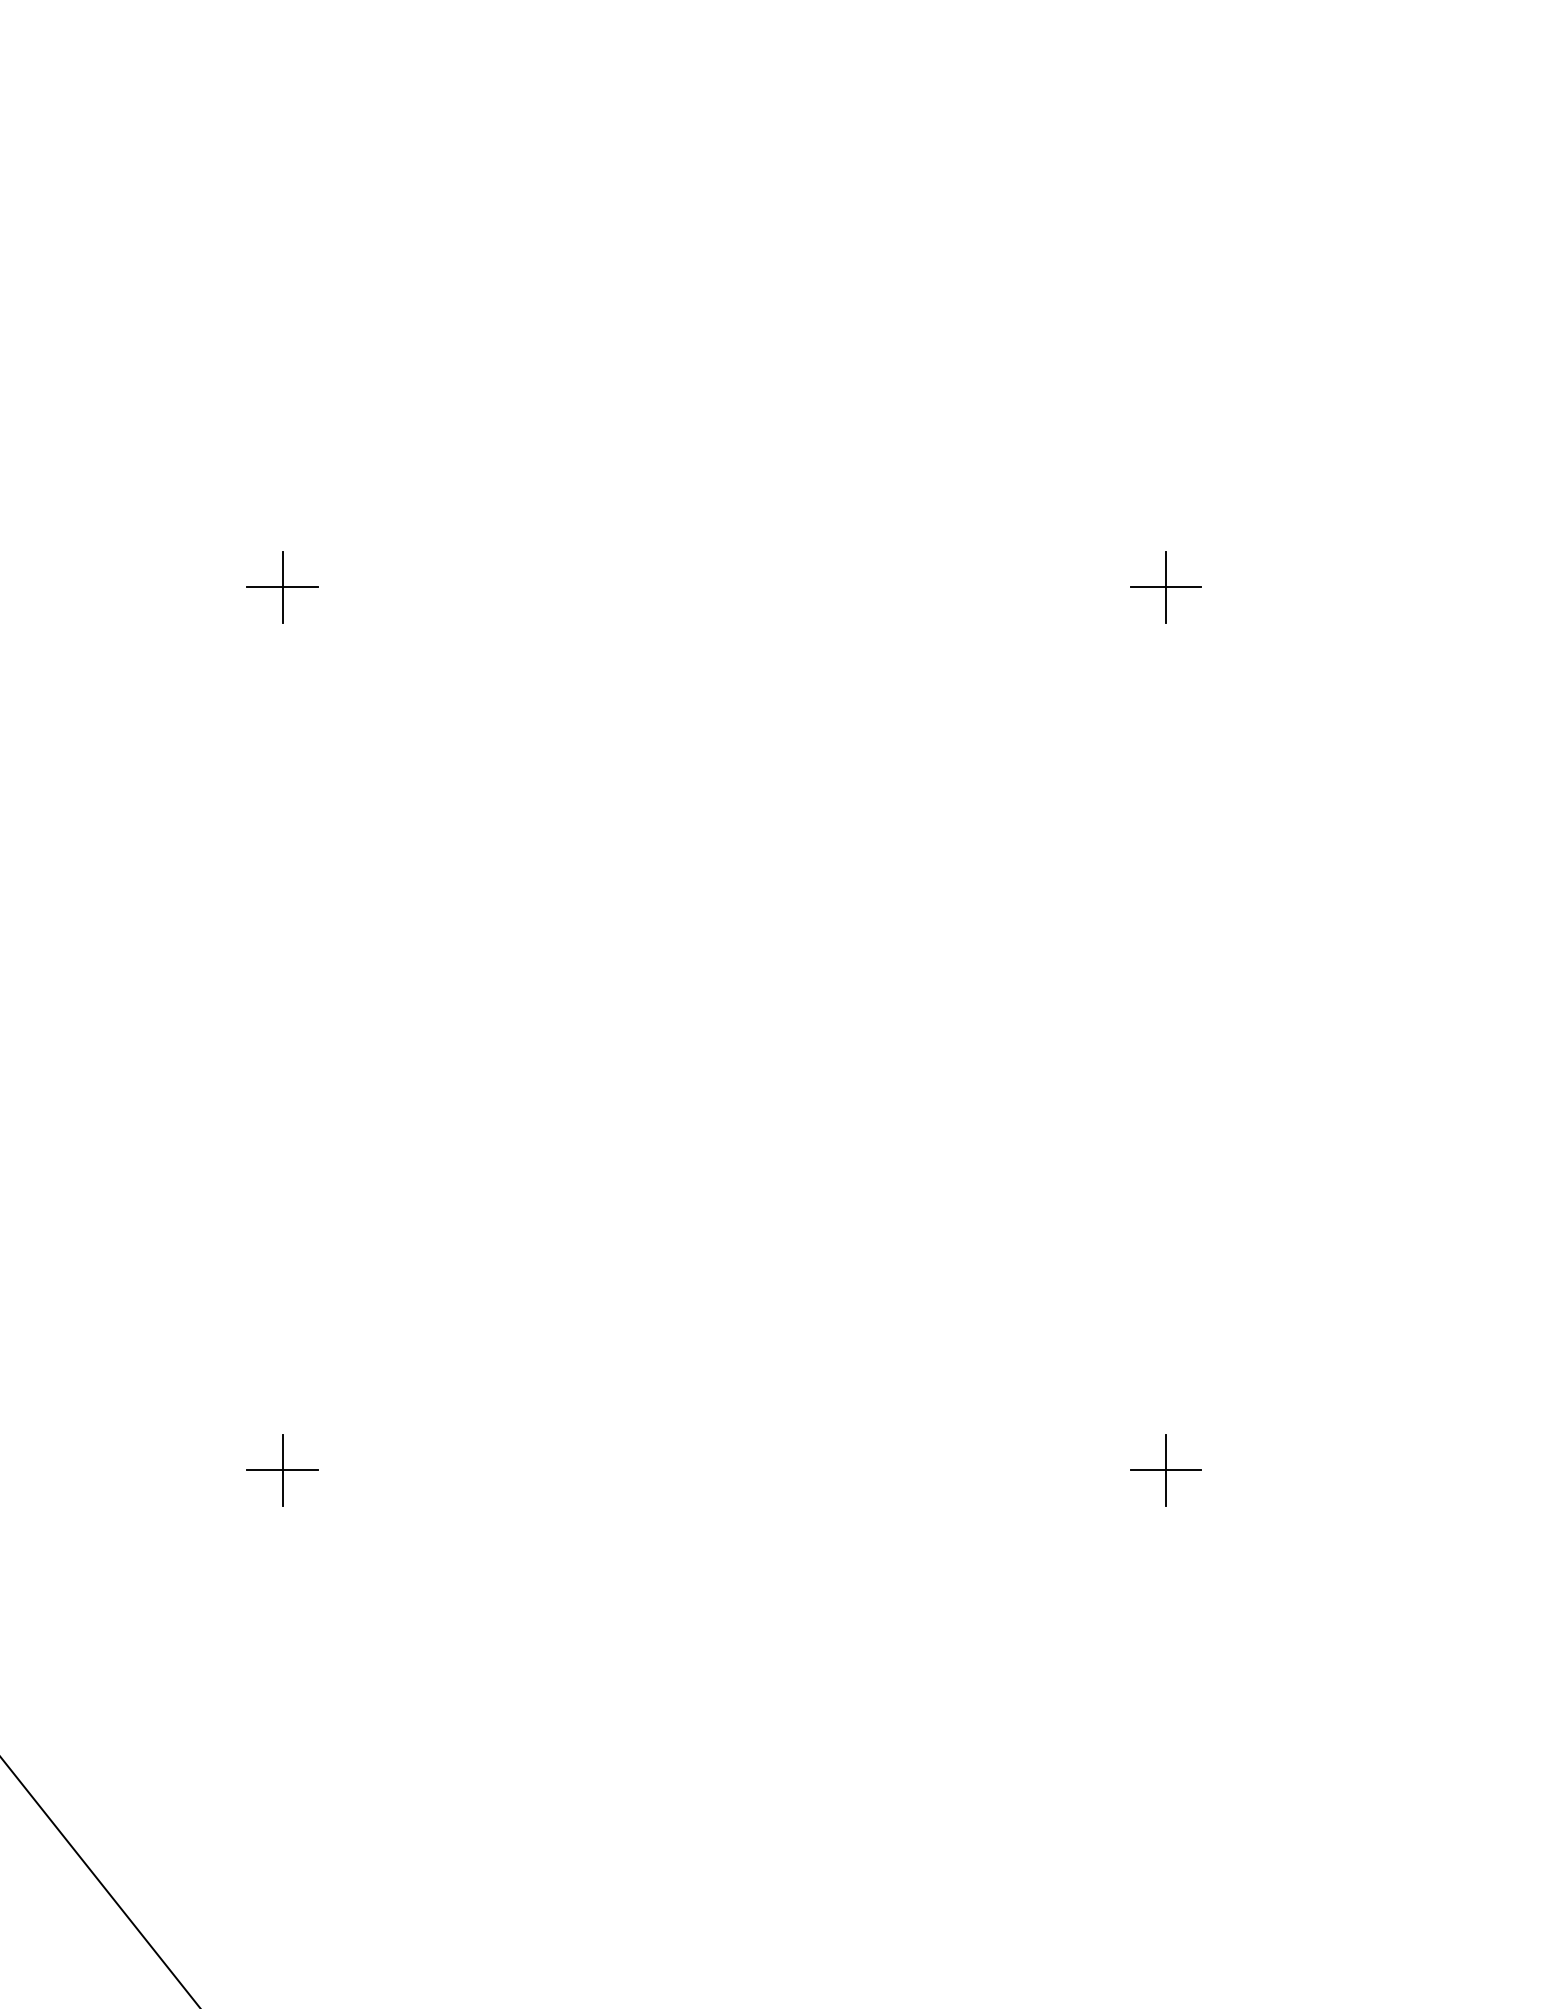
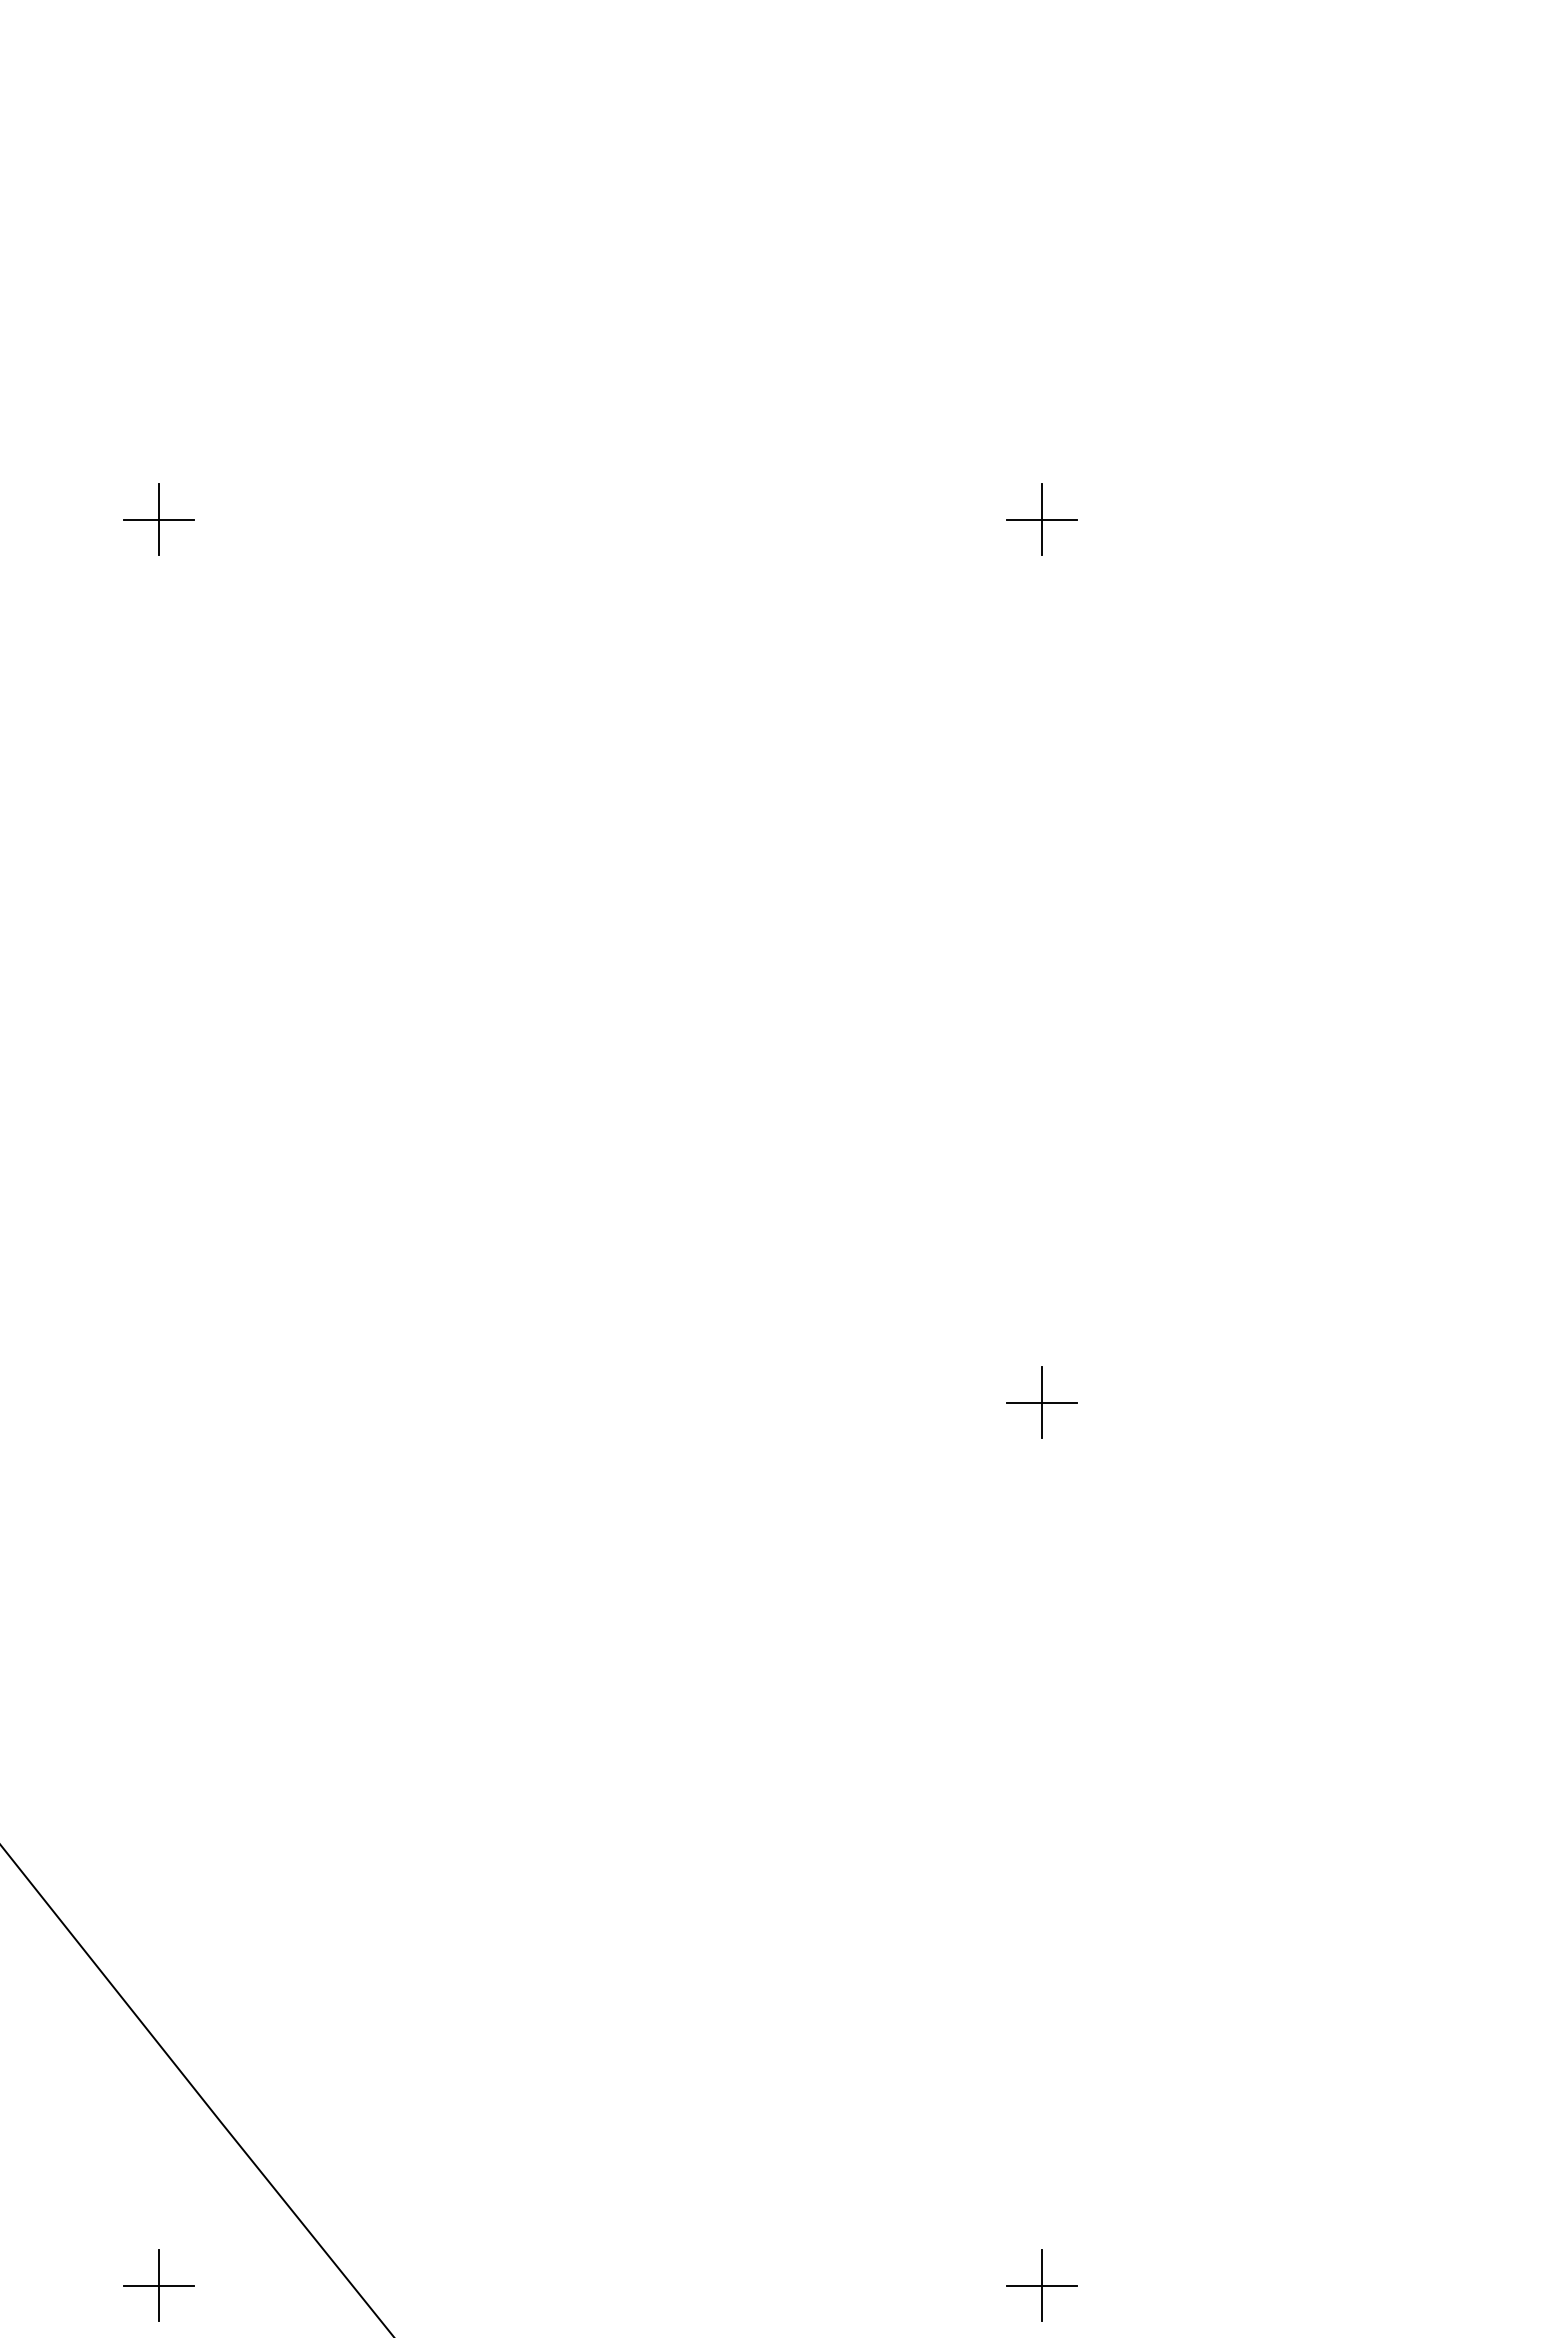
part: (282, 1470) -> (158, 1402), removed

